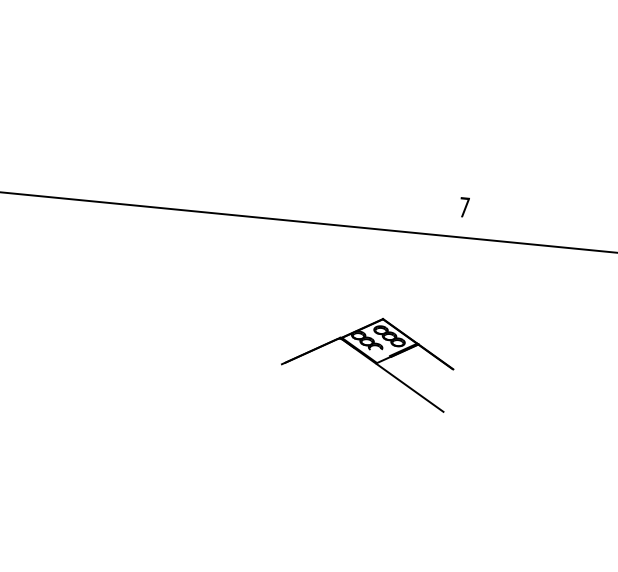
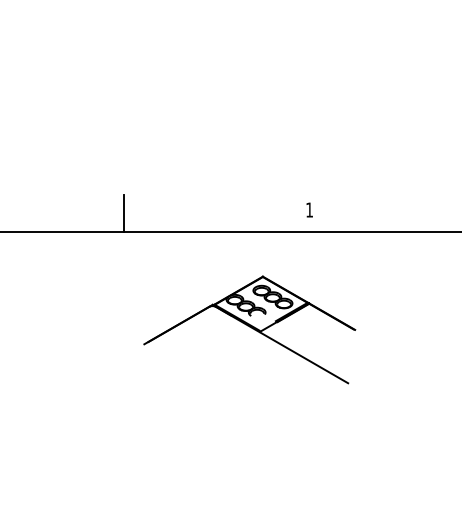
line: (213, 187) -> (123, 213), added
text: (464, 206) -> (309, 209), 7 -> 1
part: (367, 360) -> (249, 329), size x1.67

